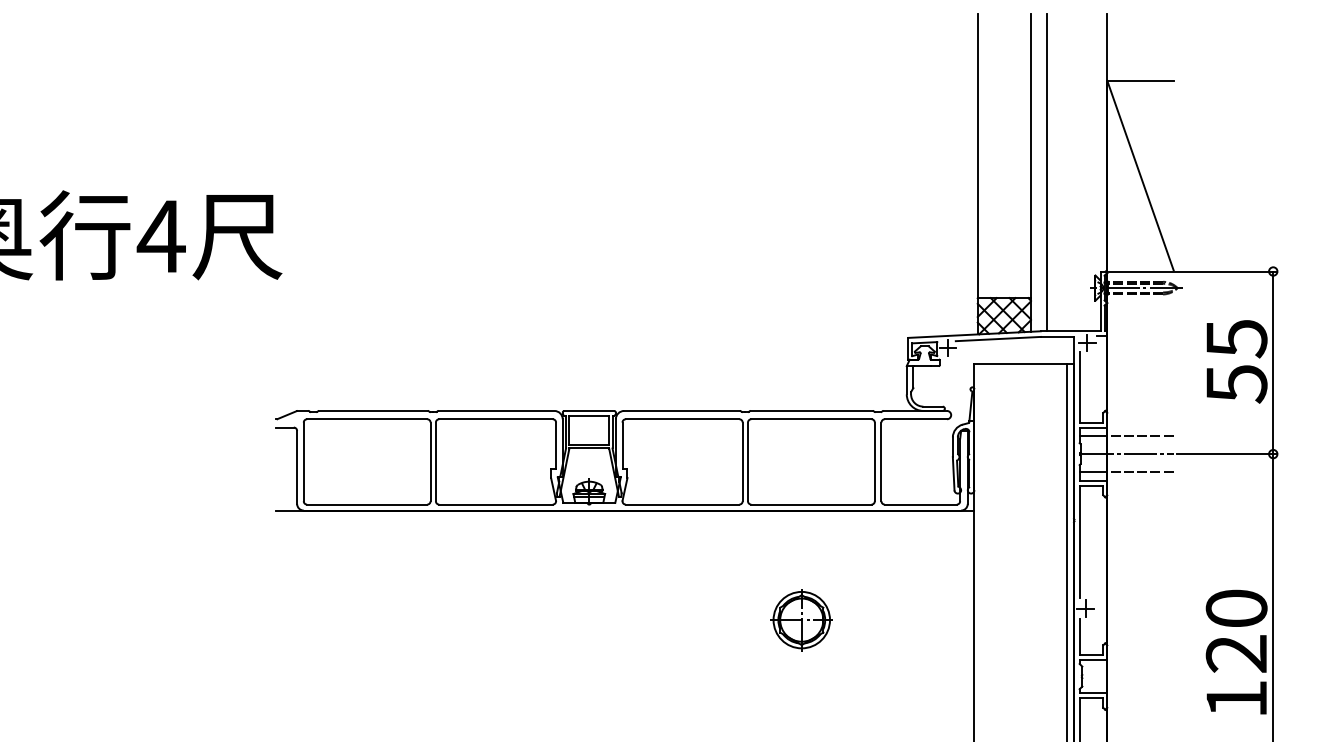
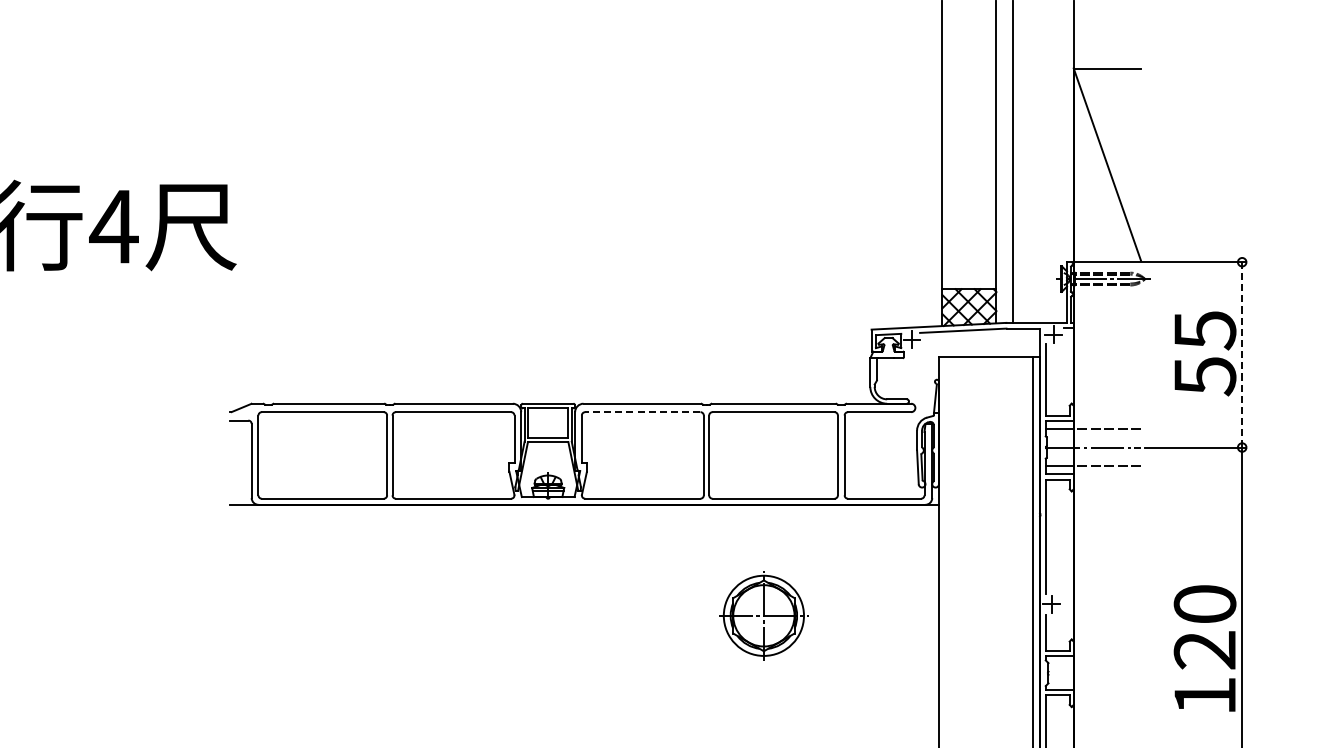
line: (1273, 362) -> (1242, 354), solid -> dashed
line: (682, 419) -> (642, 412), solid -> dashed
part: (801, 620) -> (763, 616), size x1.4

